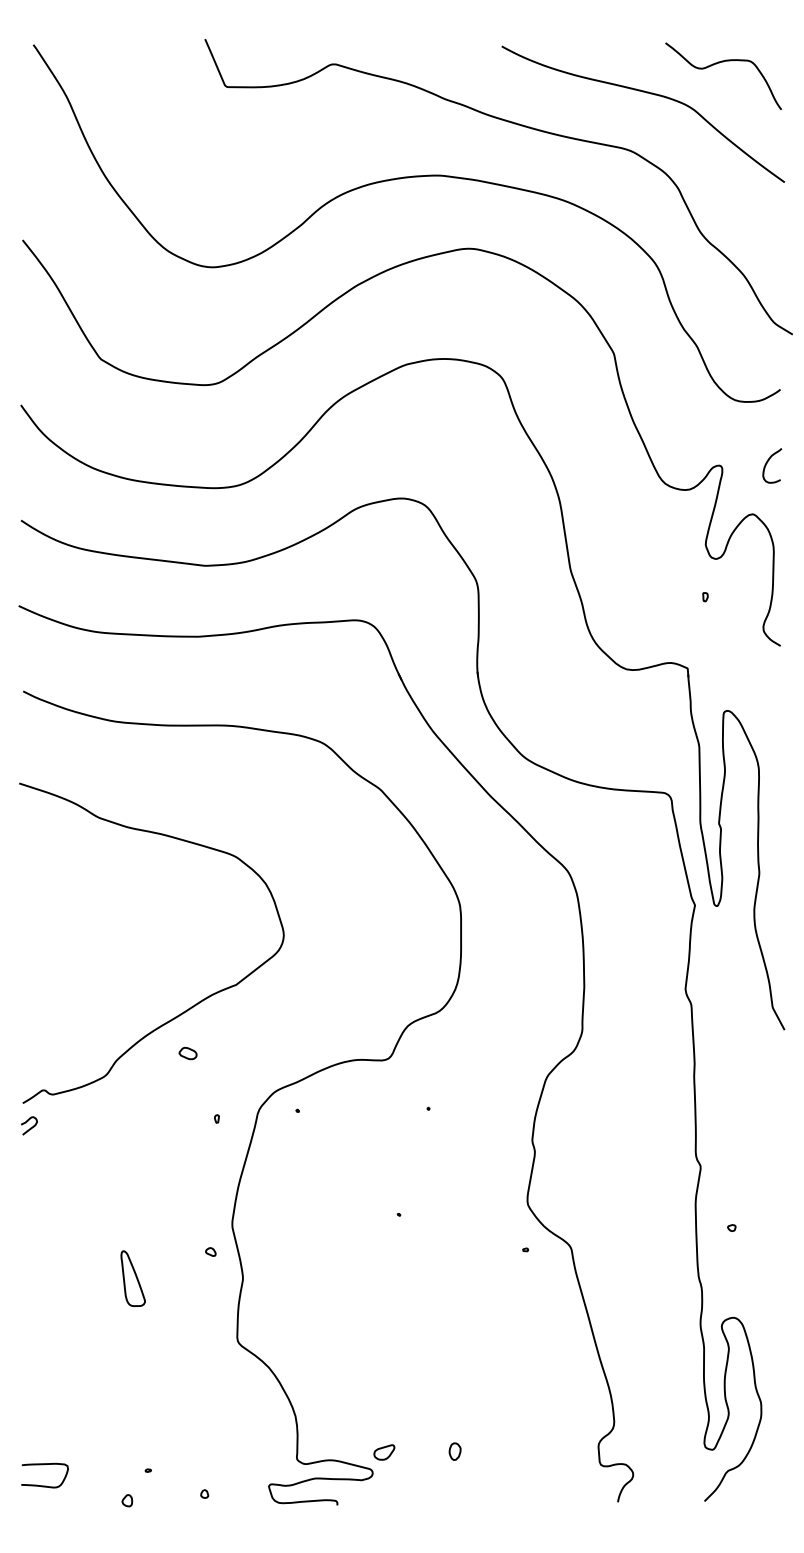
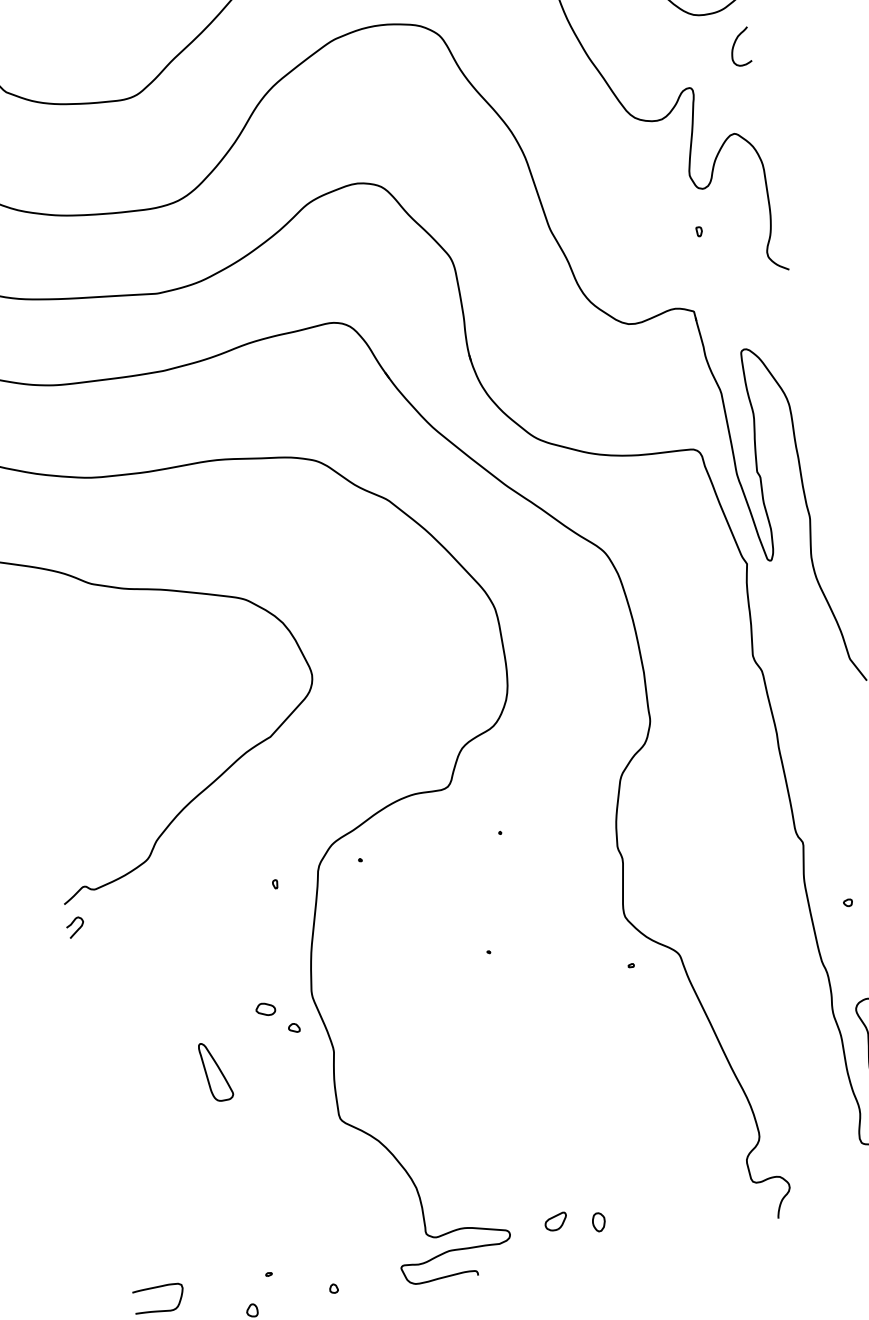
curve: (767, 463) -> (734, 45), moved
part: (187, 1053) -> (265, 1009), moved
part: (454, 1451) -> (598, 1222), moved
part: (384, 1452) -> (556, 1221), moved

